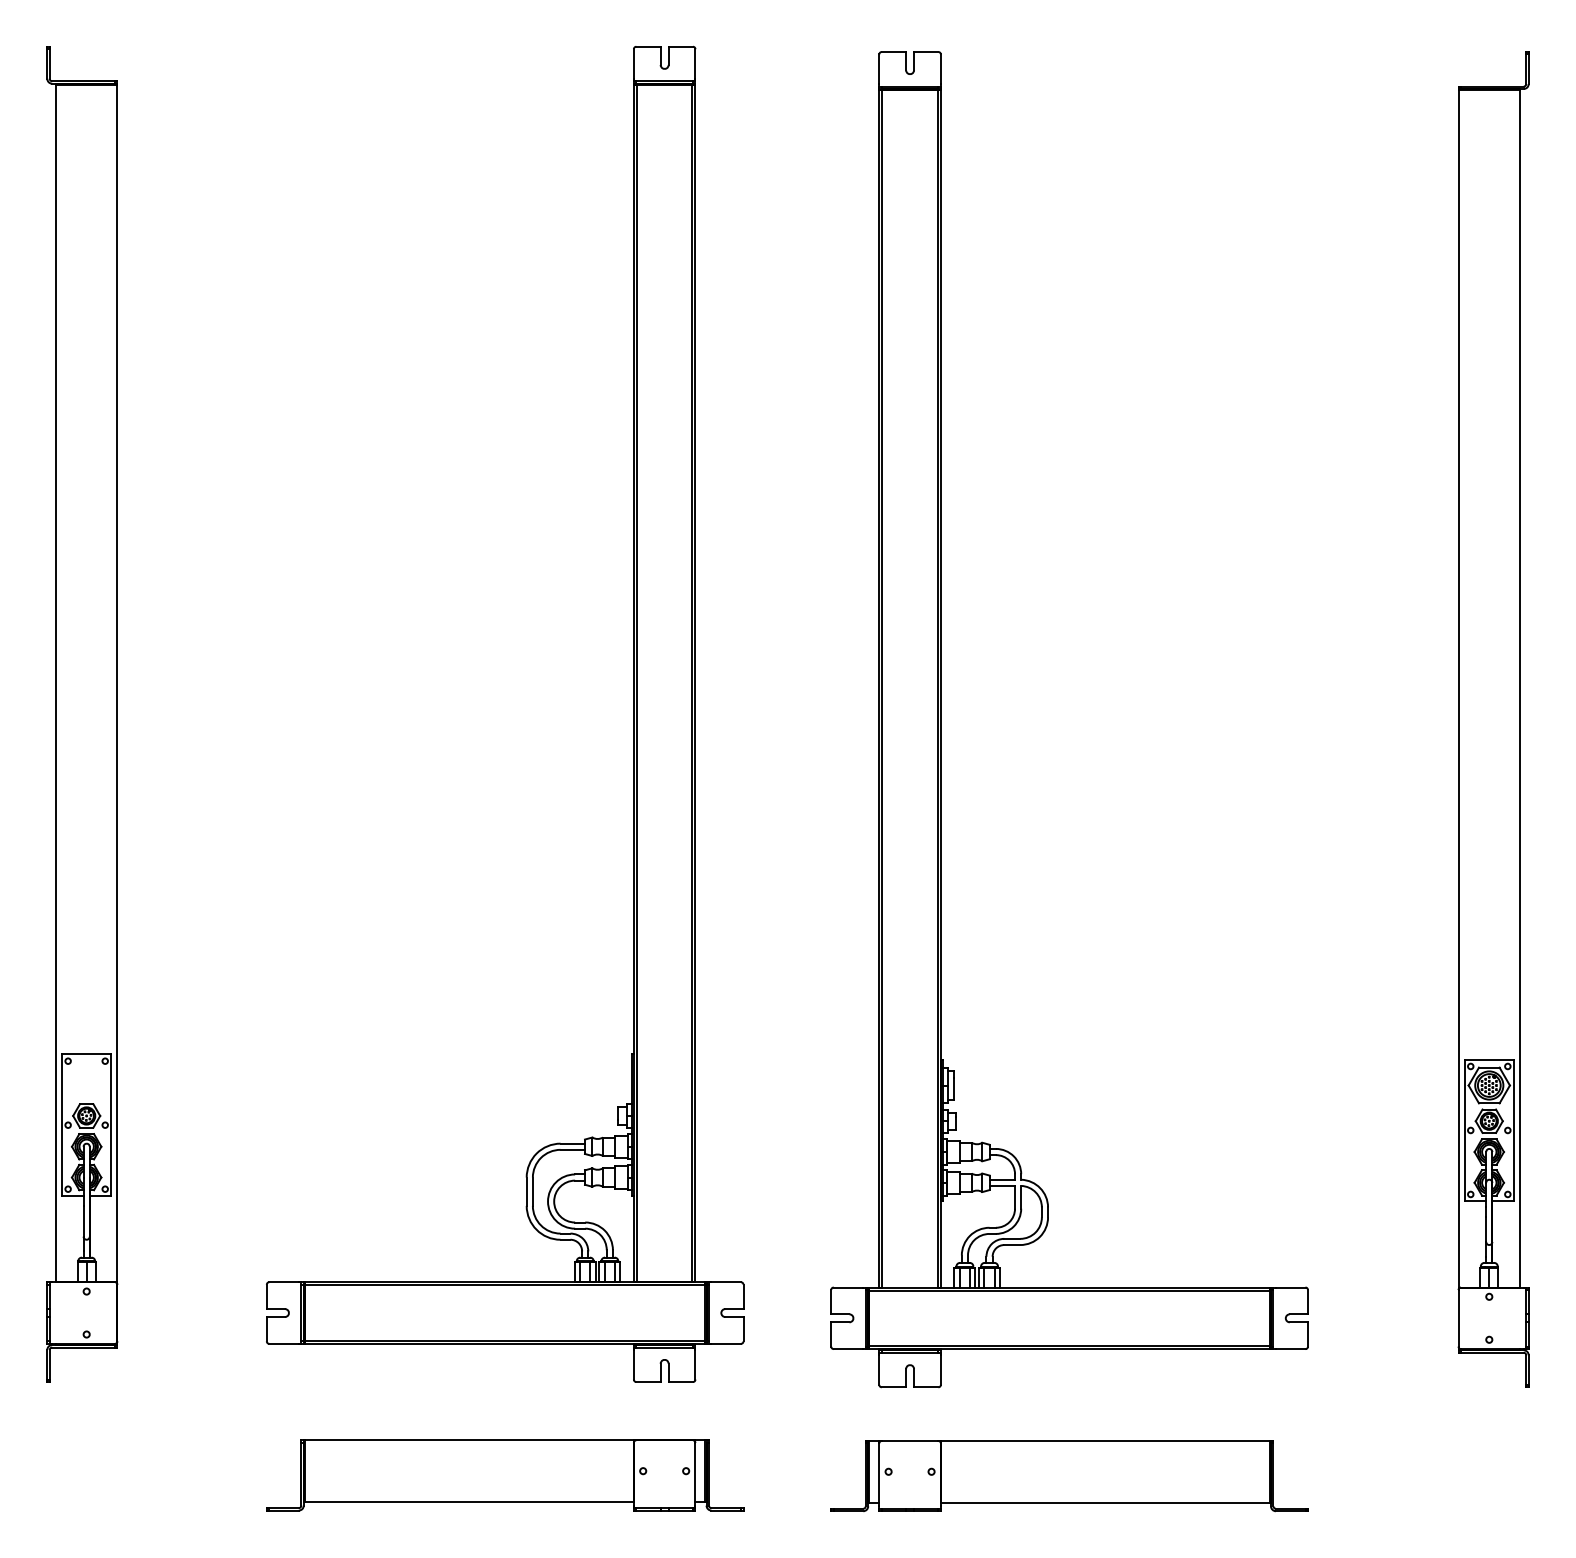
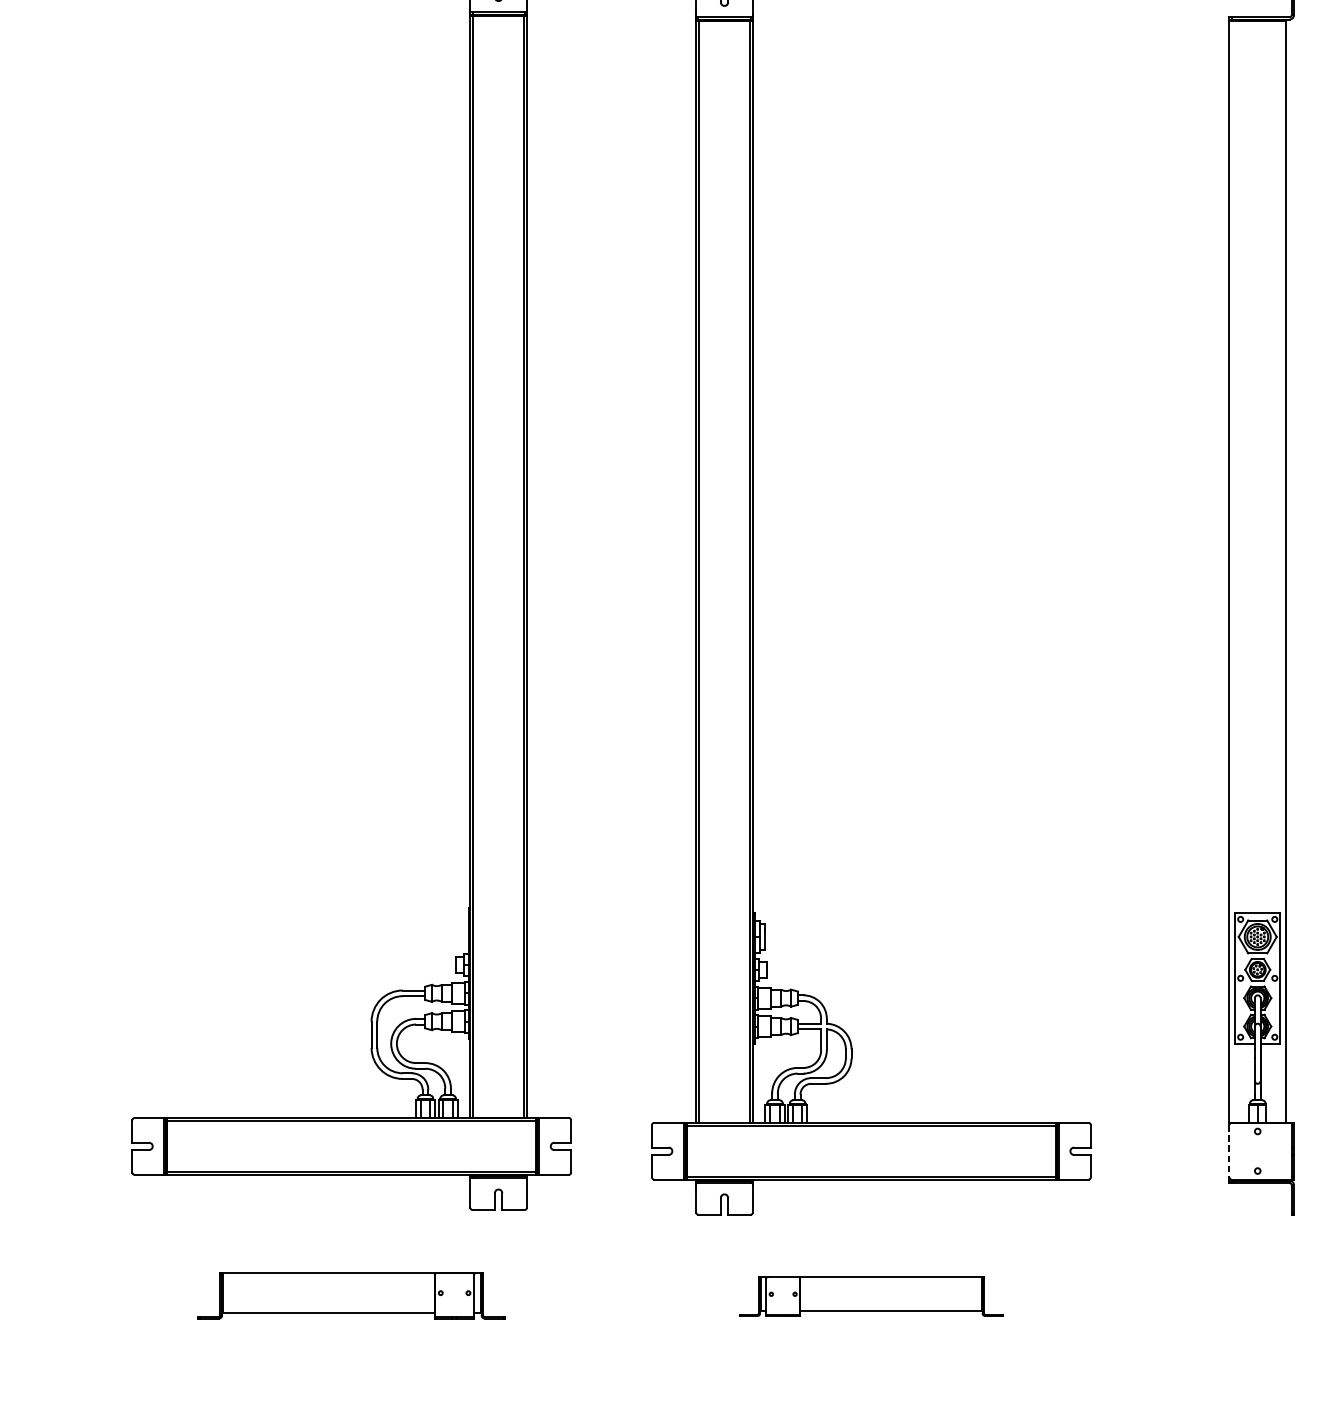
line: (1458, 1318) -> (1229, 1151), solid -> dashed
part: (505, 1475) -> (352, 1295), size x0.7
part: (1069, 1476) -> (871, 1296), size x0.6

